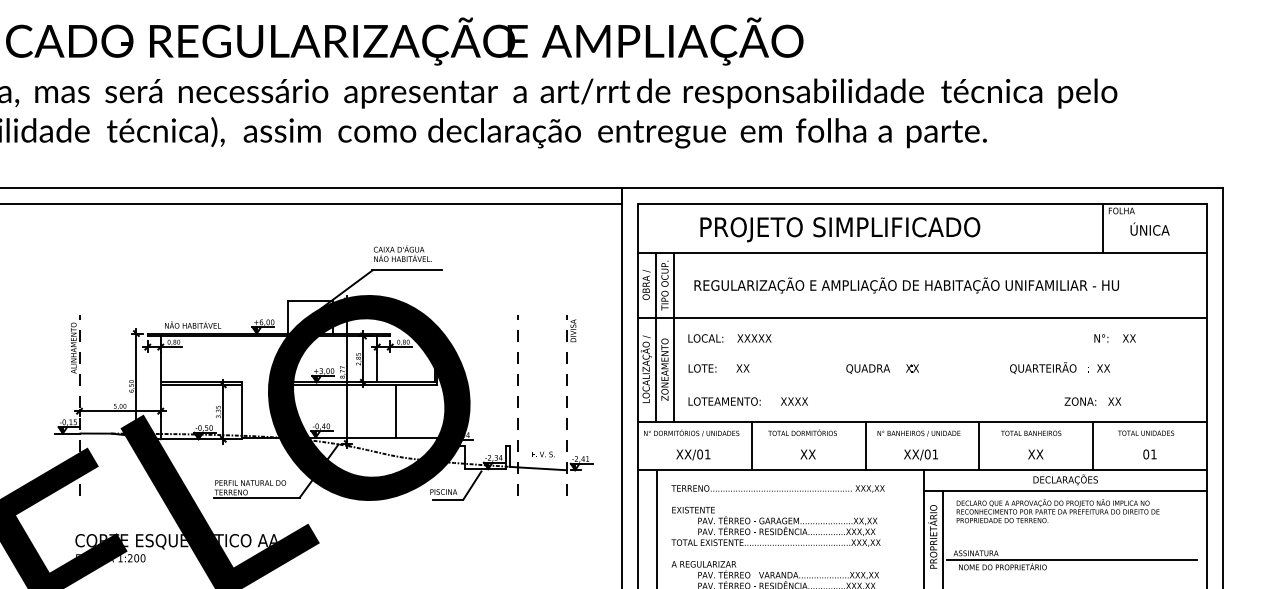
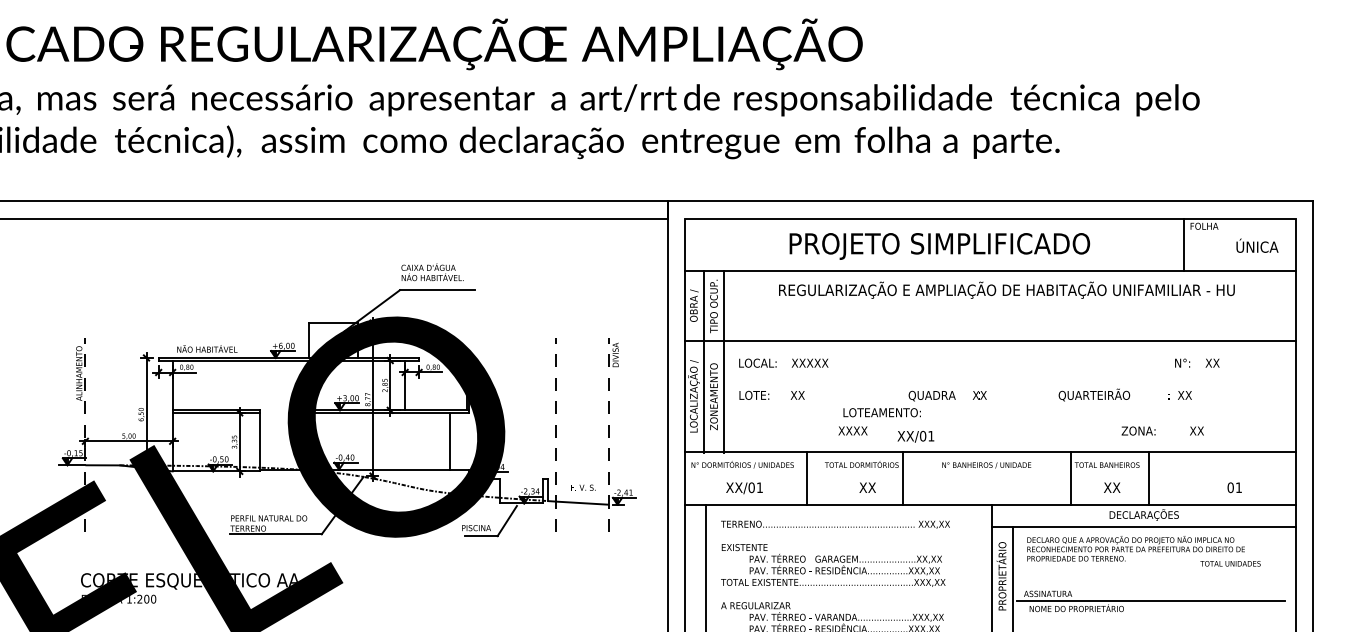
text: (1149, 228) -> (1256, 245), moved
text: (840, 229) -> (940, 246), moved
text: (906, 285) -> (1006, 290), moved
text: (1043, 367) -> (1094, 394), moved
text: (724, 401) -> (882, 412), moved
text: (1080, 401) -> (1138, 430), moved
line: (396, 410) -> (450, 440), moved
text: (1146, 432) -> (1231, 562), moved
line: (865, 445) -> (902, 478), moved
line: (979, 445) -> (1071, 478), moved
line: (1093, 445) -> (1149, 478), moved
text: (920, 454) -> (915, 436), moved

